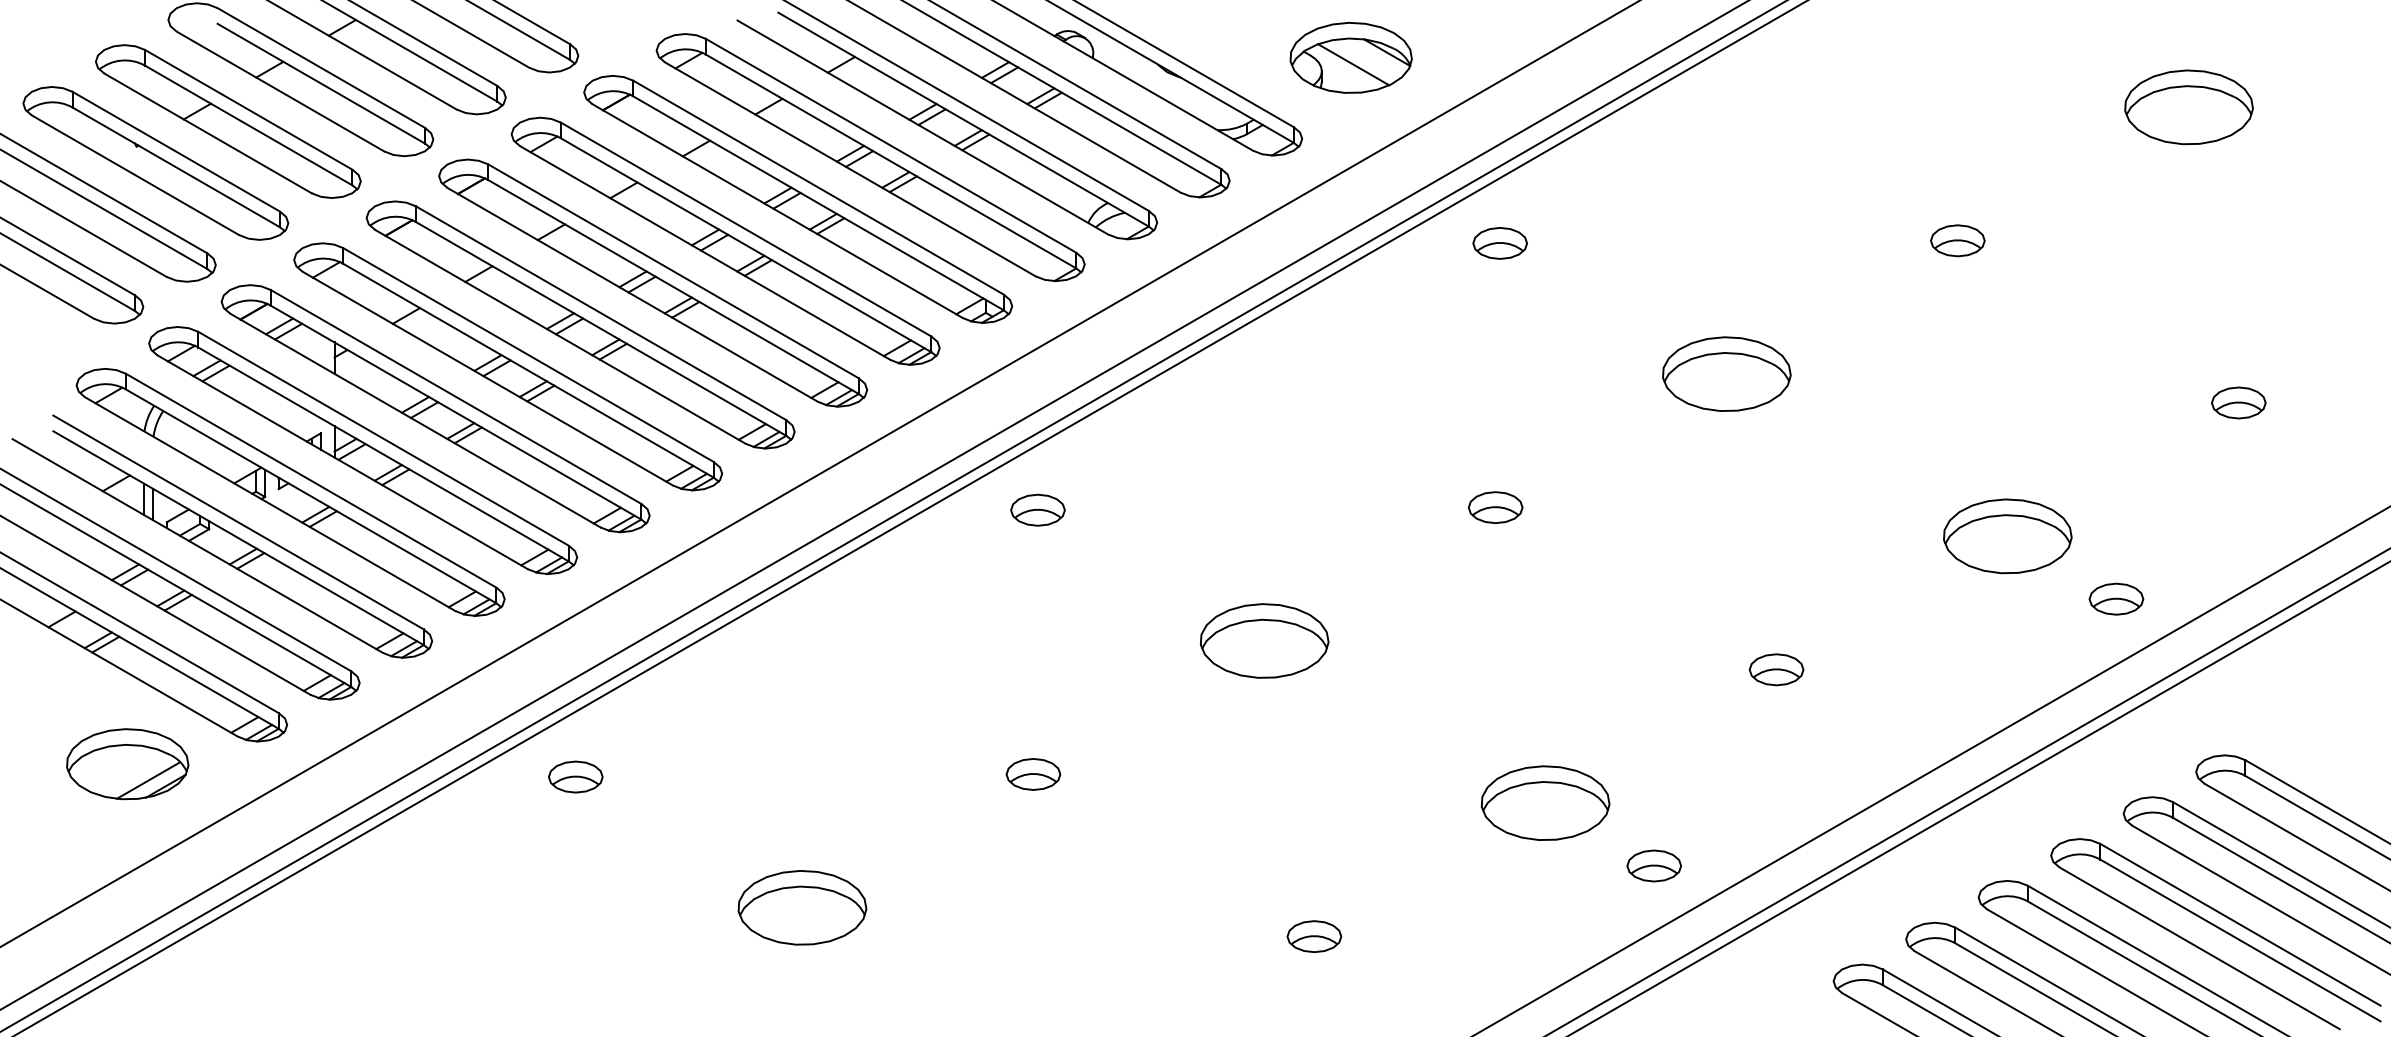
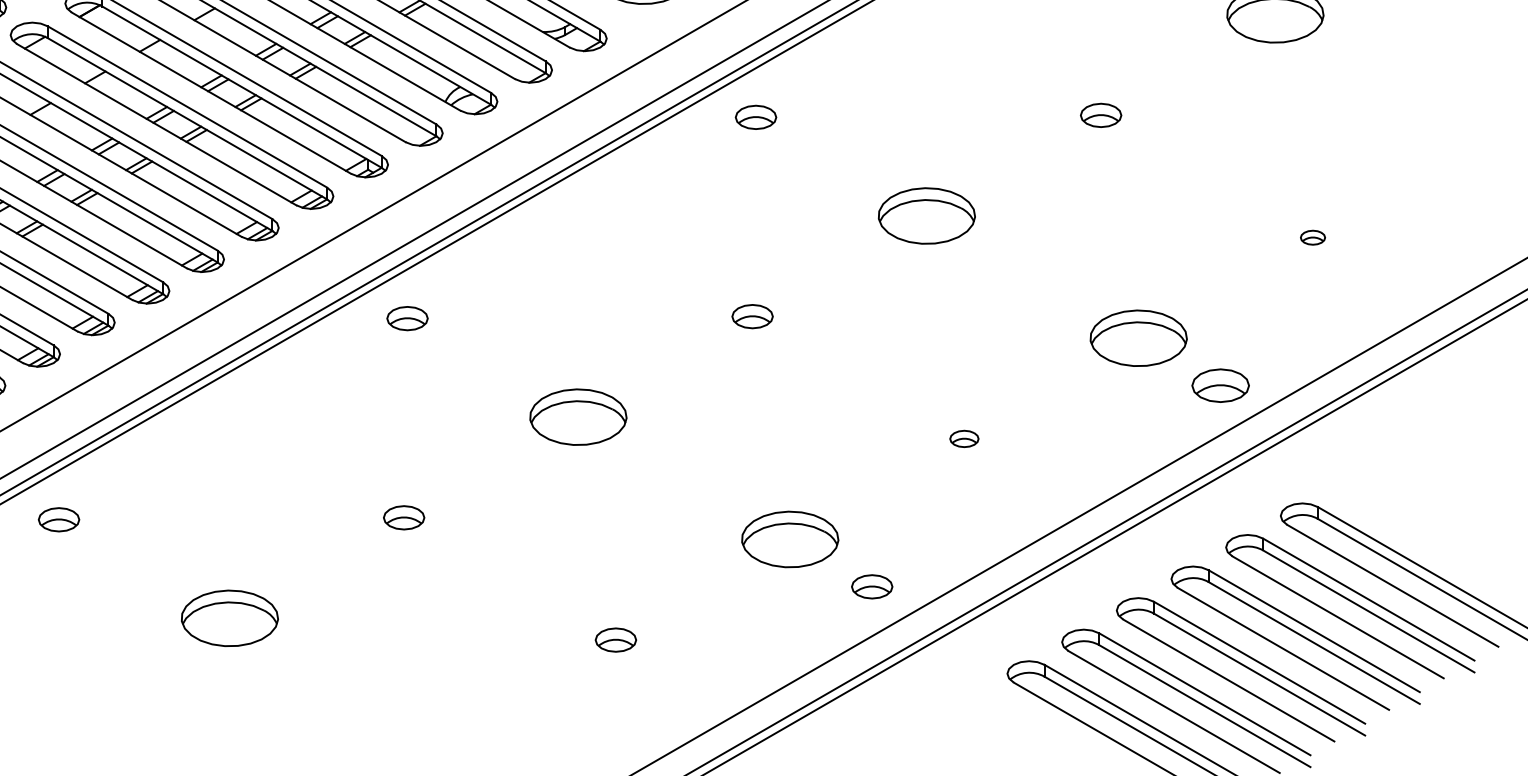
part: (2238, 402) -> (1312, 237), size x0.6
part: (2116, 598) -> (1220, 385), size x1.4
part: (1776, 669) -> (964, 438), size x0.7

